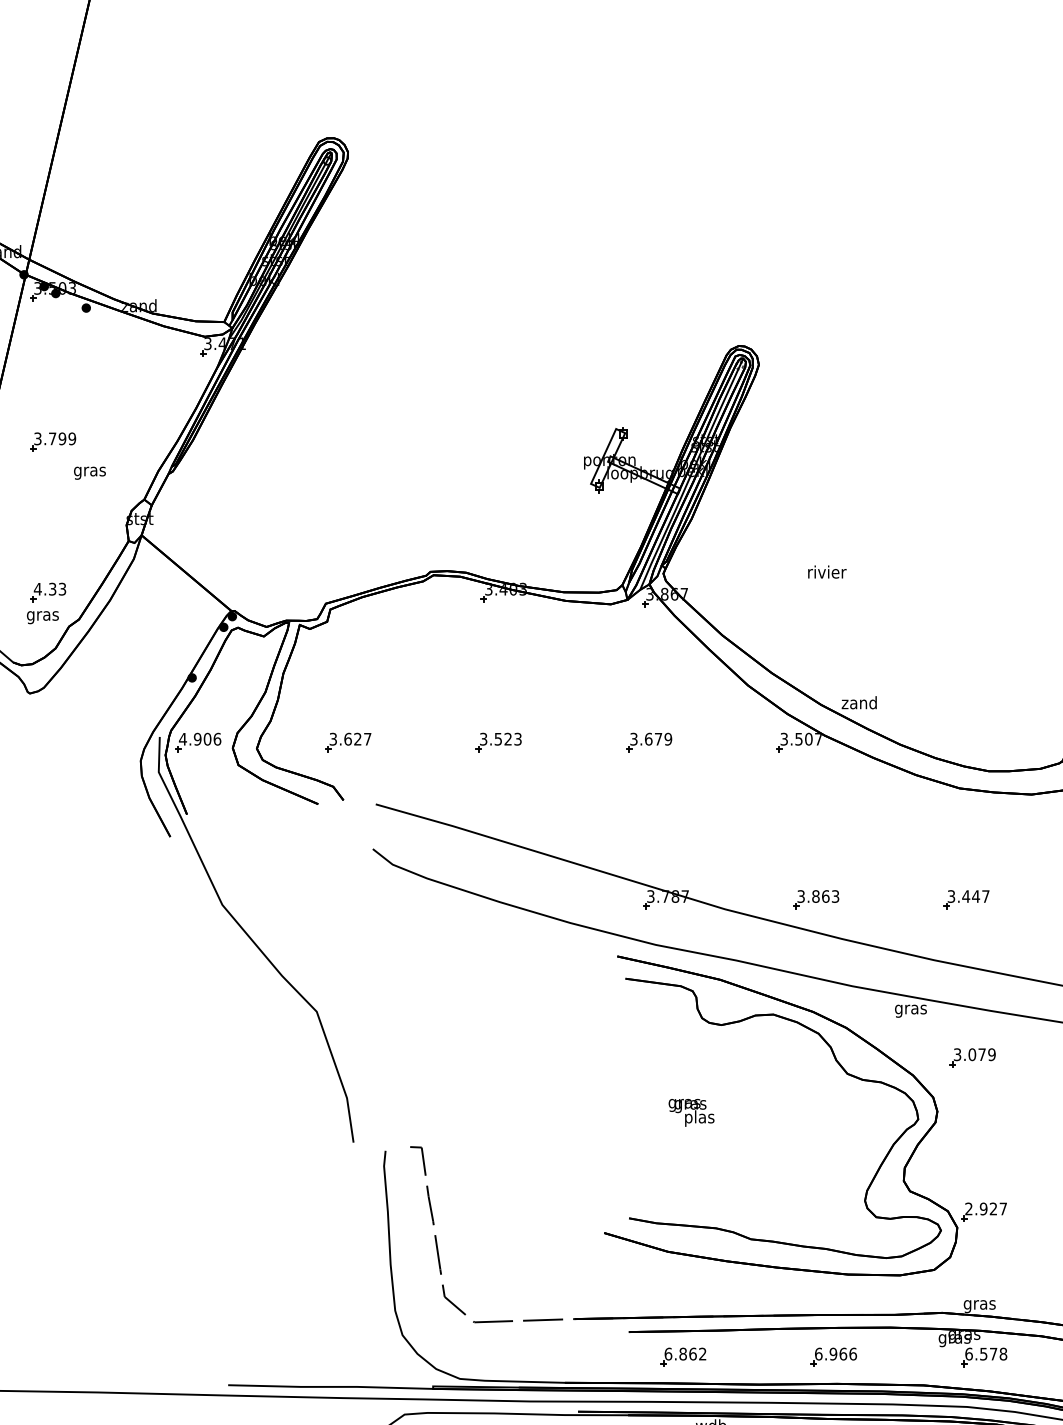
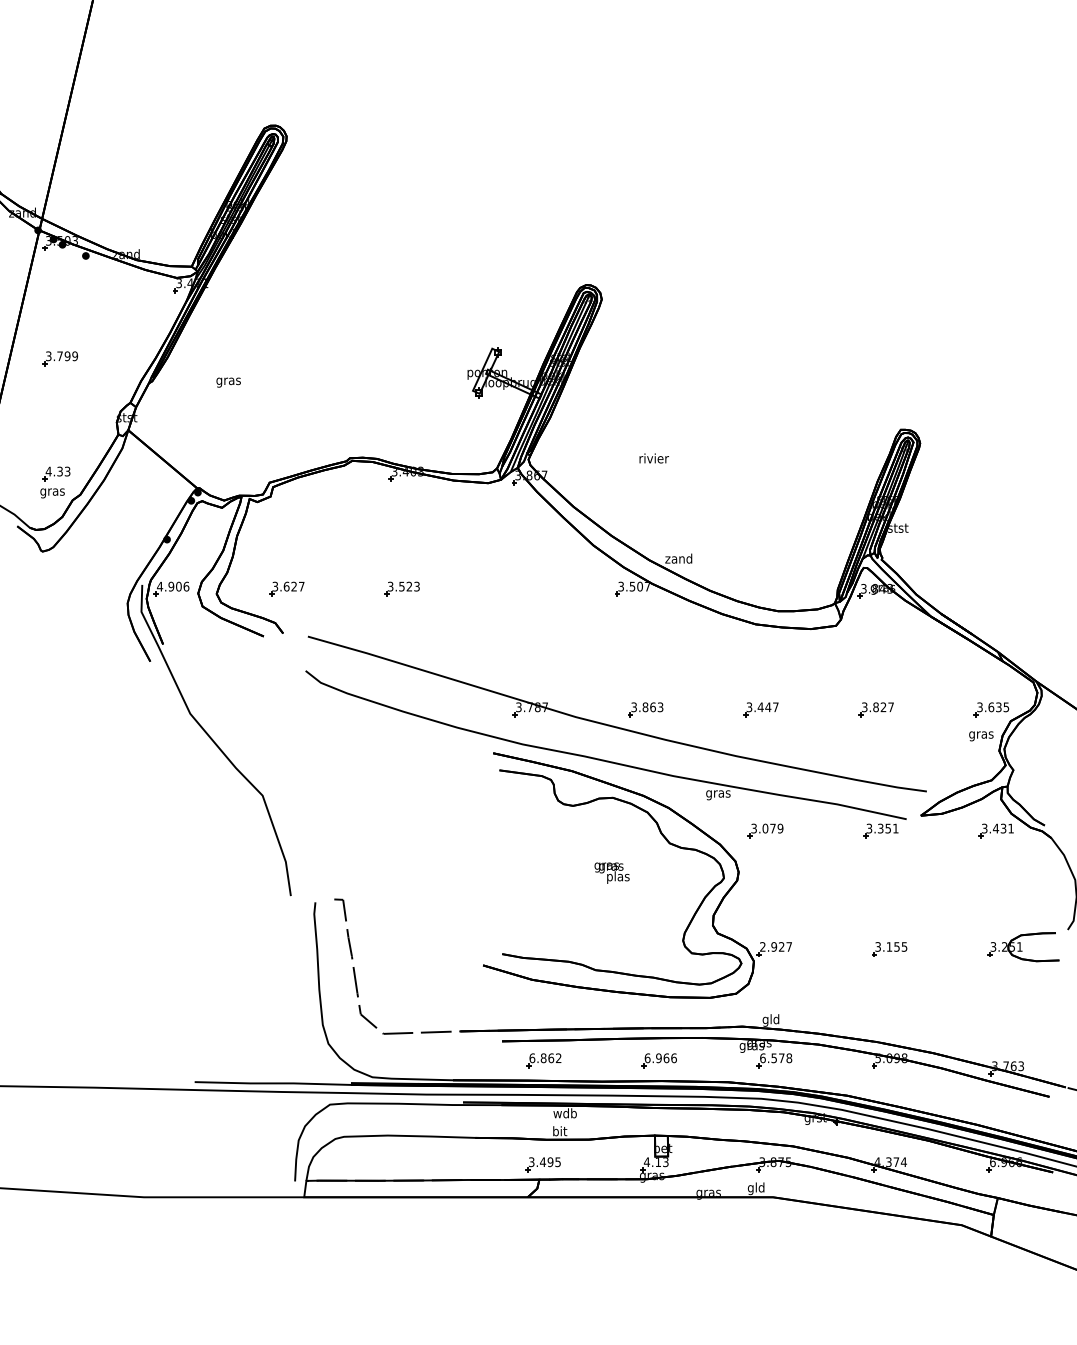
text: (89, 473) -> (228, 382), moved
part: (649, 741) -> (517, 588), removed
text: (690, 1111) -> (611, 872), moved
text: (980, 1304) -> (771, 1020), gras -> gld

